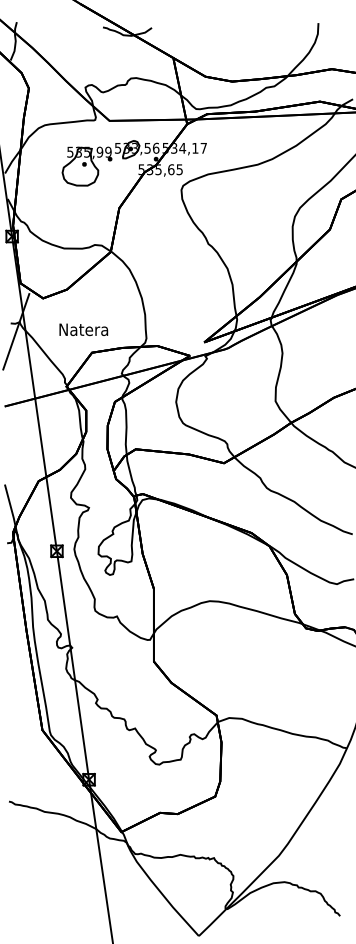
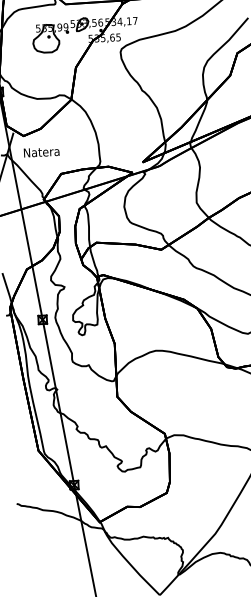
text: (83, 329) -> (41, 152), moved

